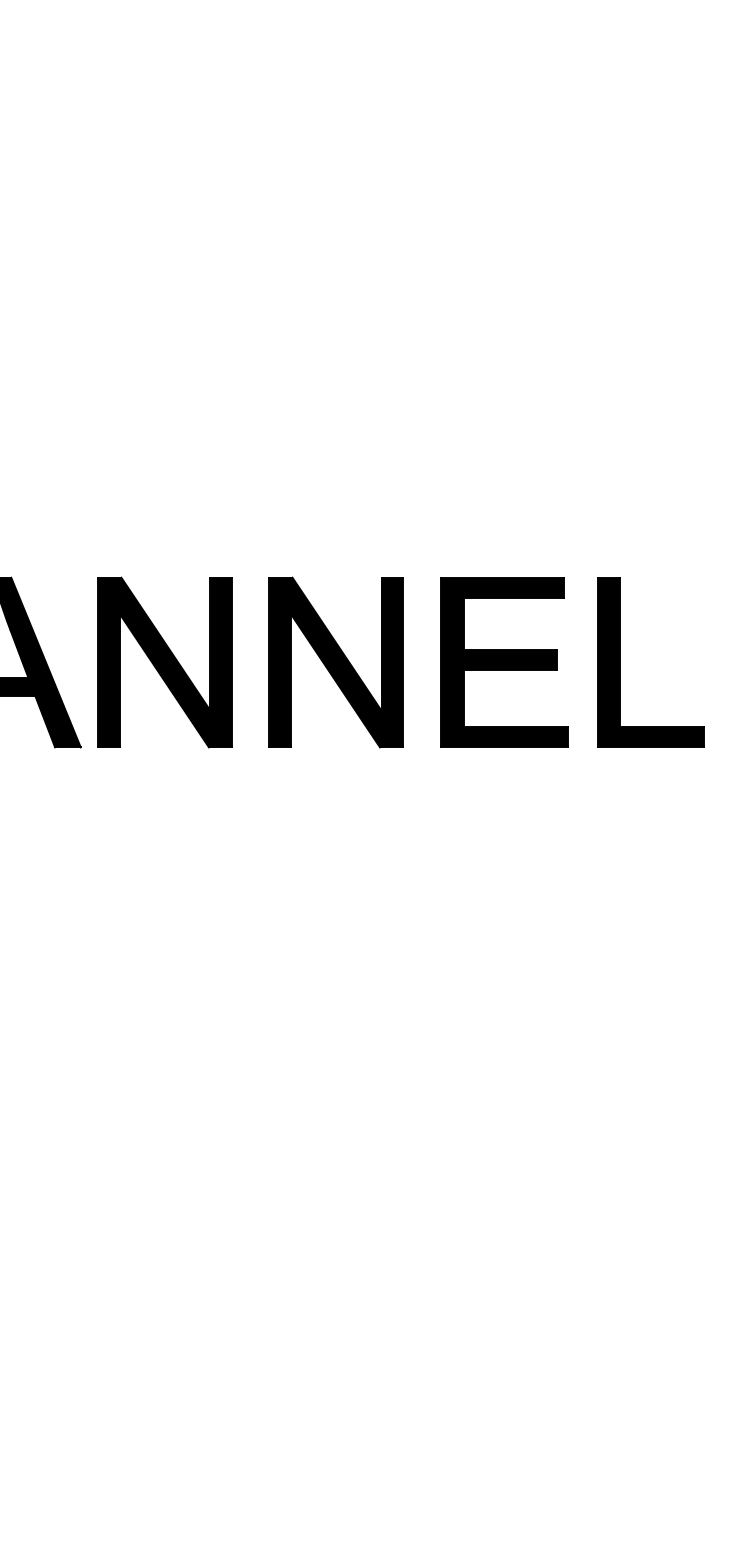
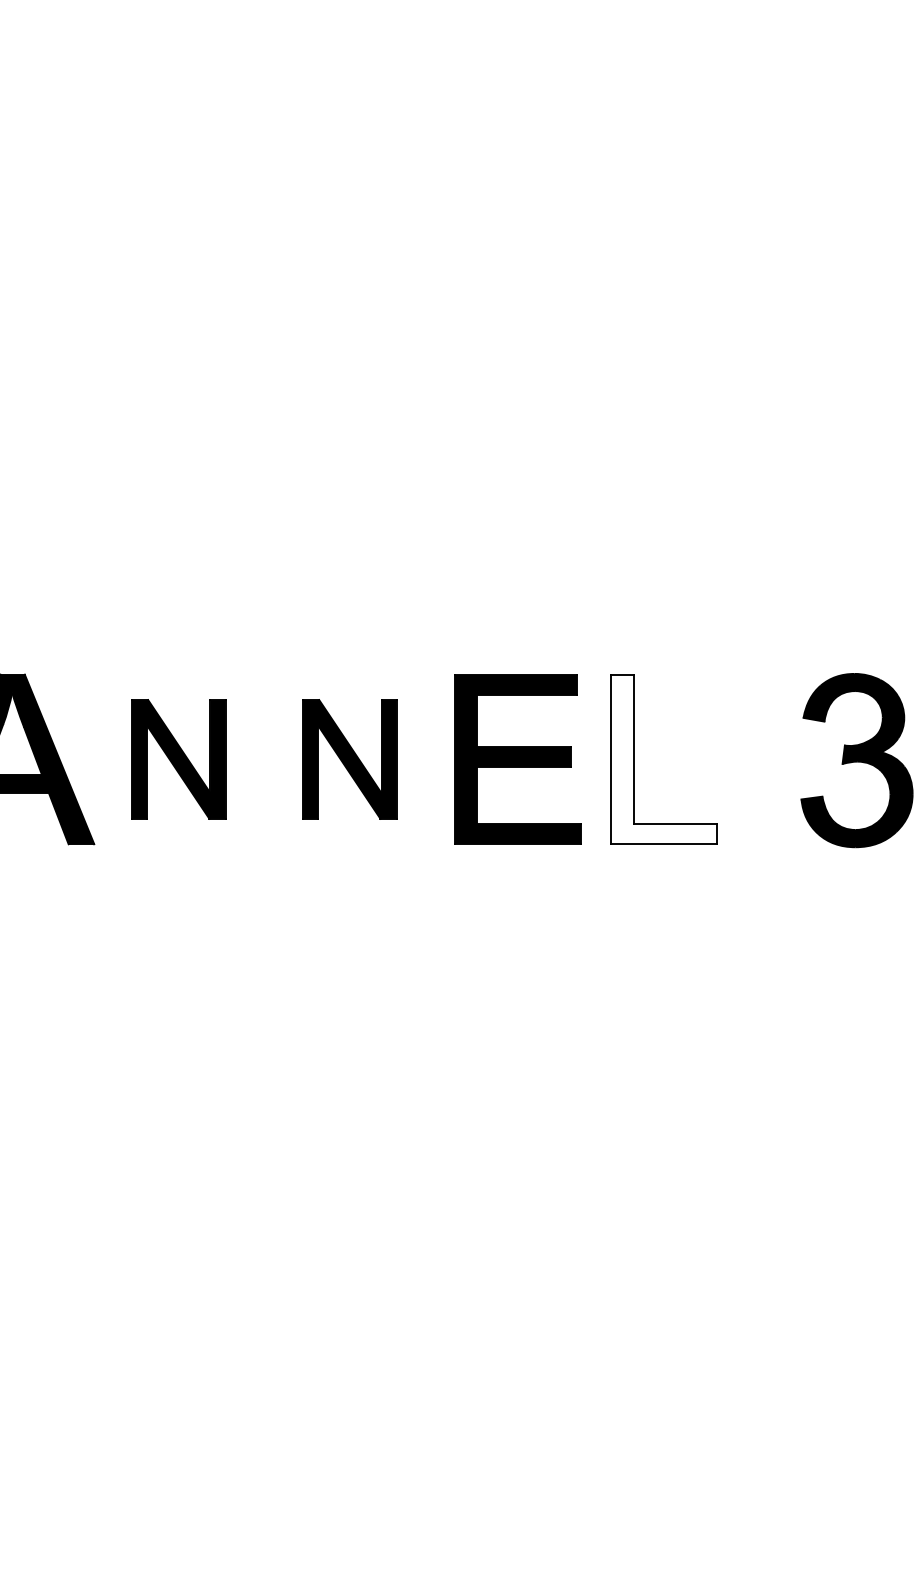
part: (164, 662) -> (178, 759), size x0.7
part: (335, 662) -> (349, 759), size x0.7
fill: (650, 662) -> (664, 759), removed

